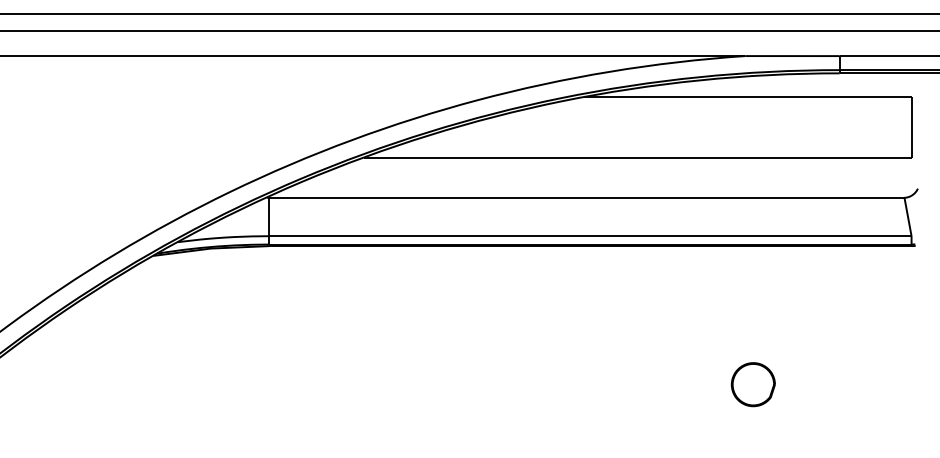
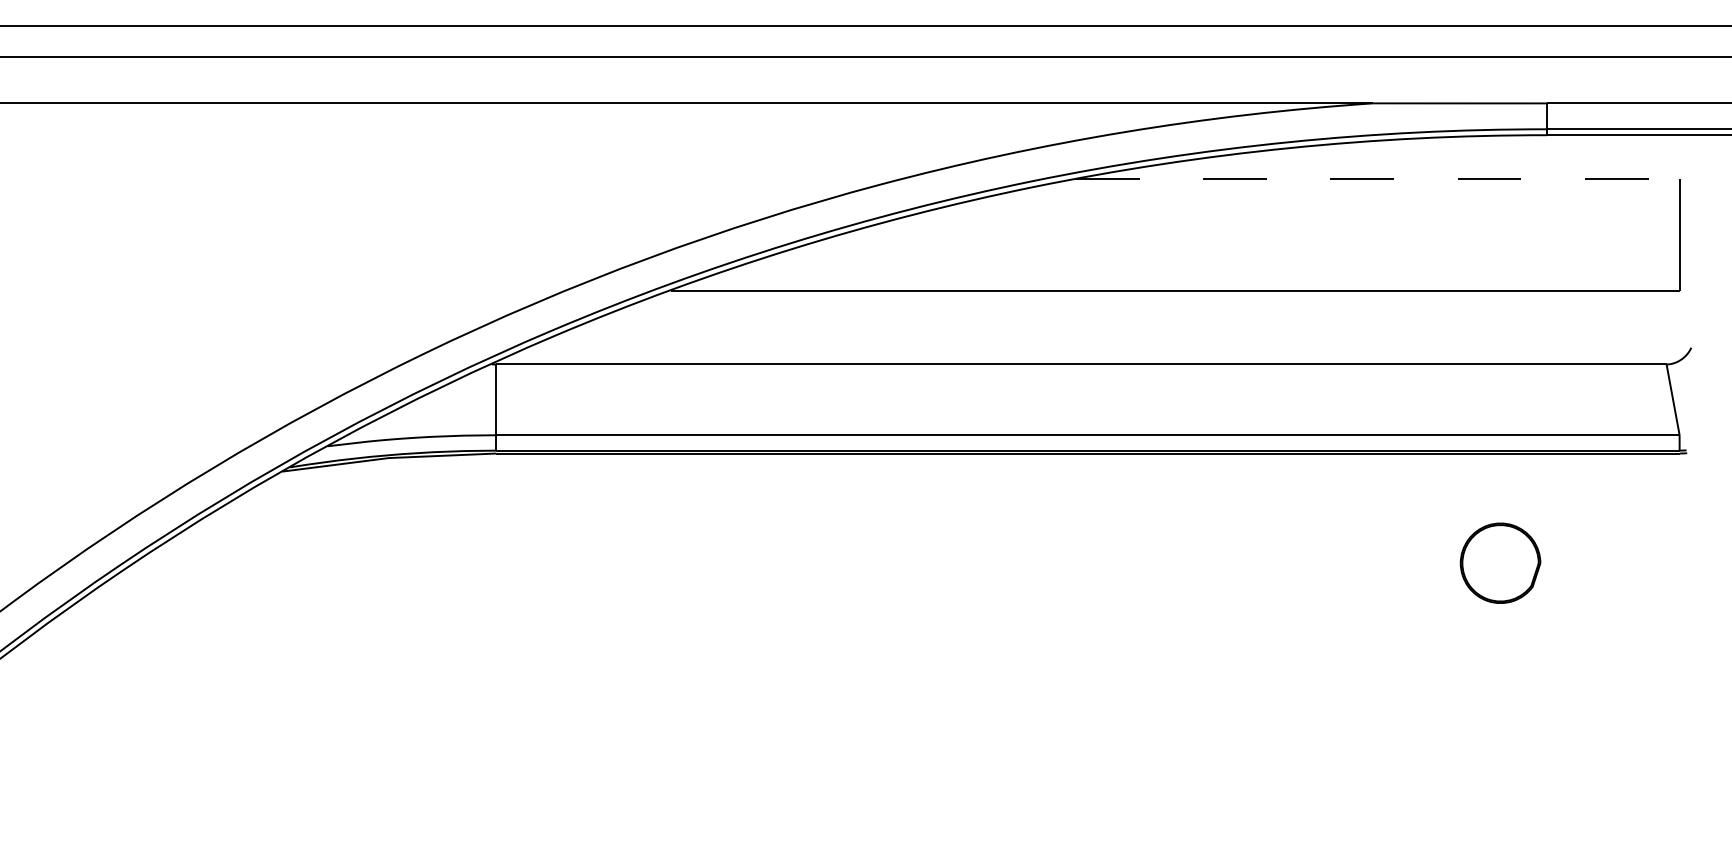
line: (747, 97) -> (1377, 179), solid -> dashed
part: (752, 384) -> (1498, 562), moved

